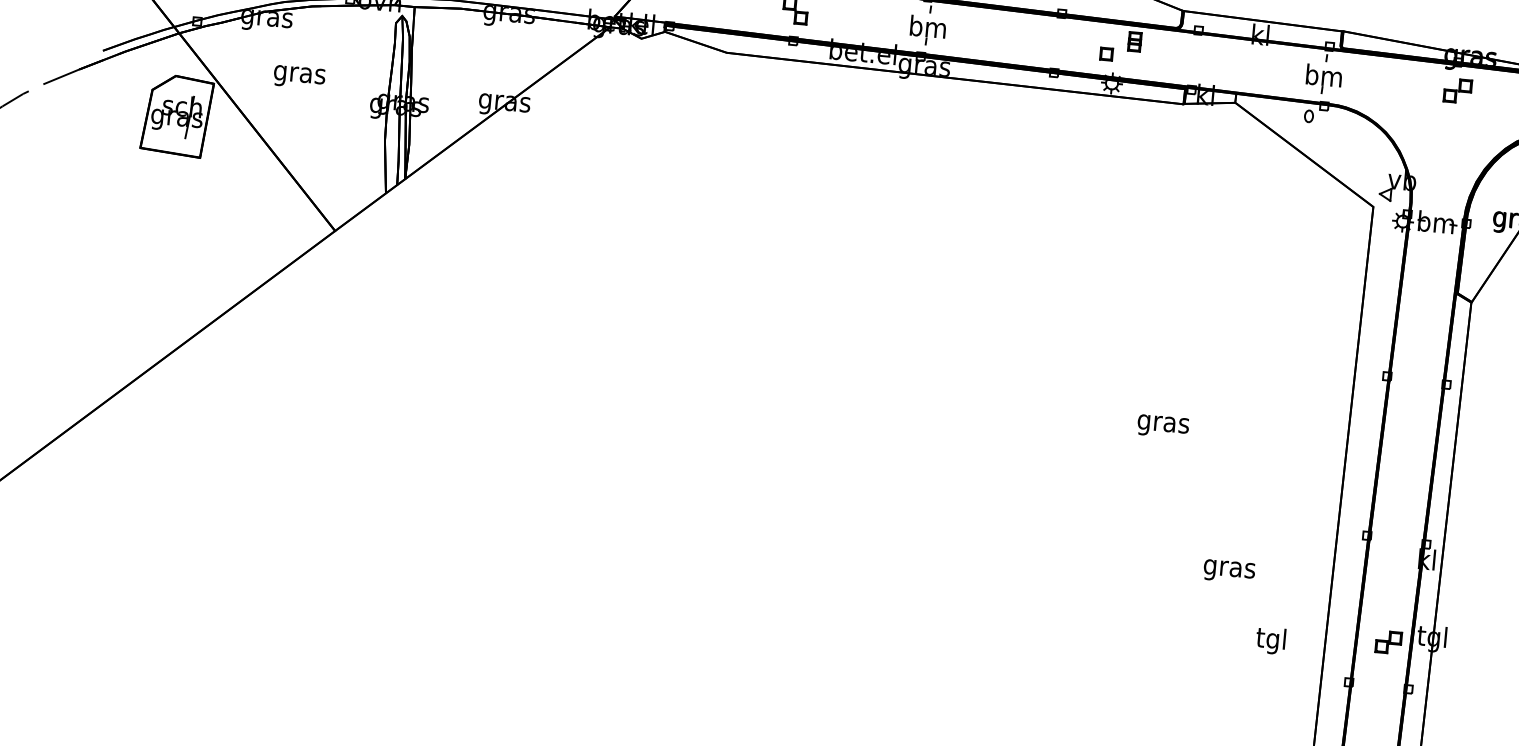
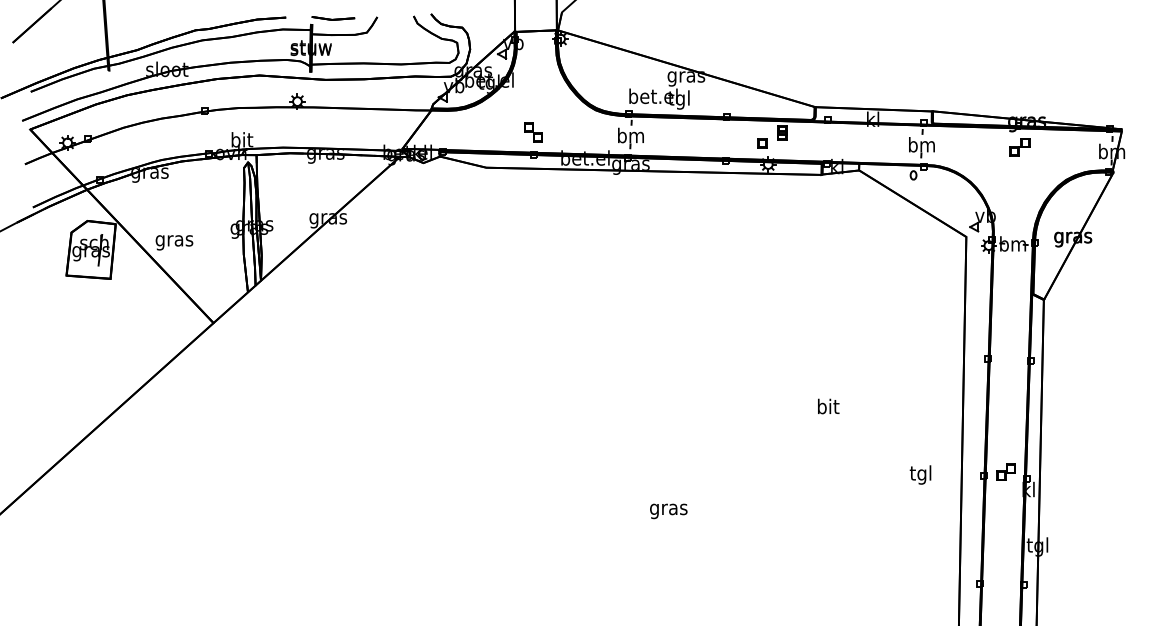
text: (299, 76) -> (174, 242), moved
text: (1162, 423) -> (827, 408), gras -> bit
text: (1228, 571) -> (668, 511), moved
text: (1270, 640) -> (920, 474), moved
part: (1387, 641) -> (1005, 471), moved

